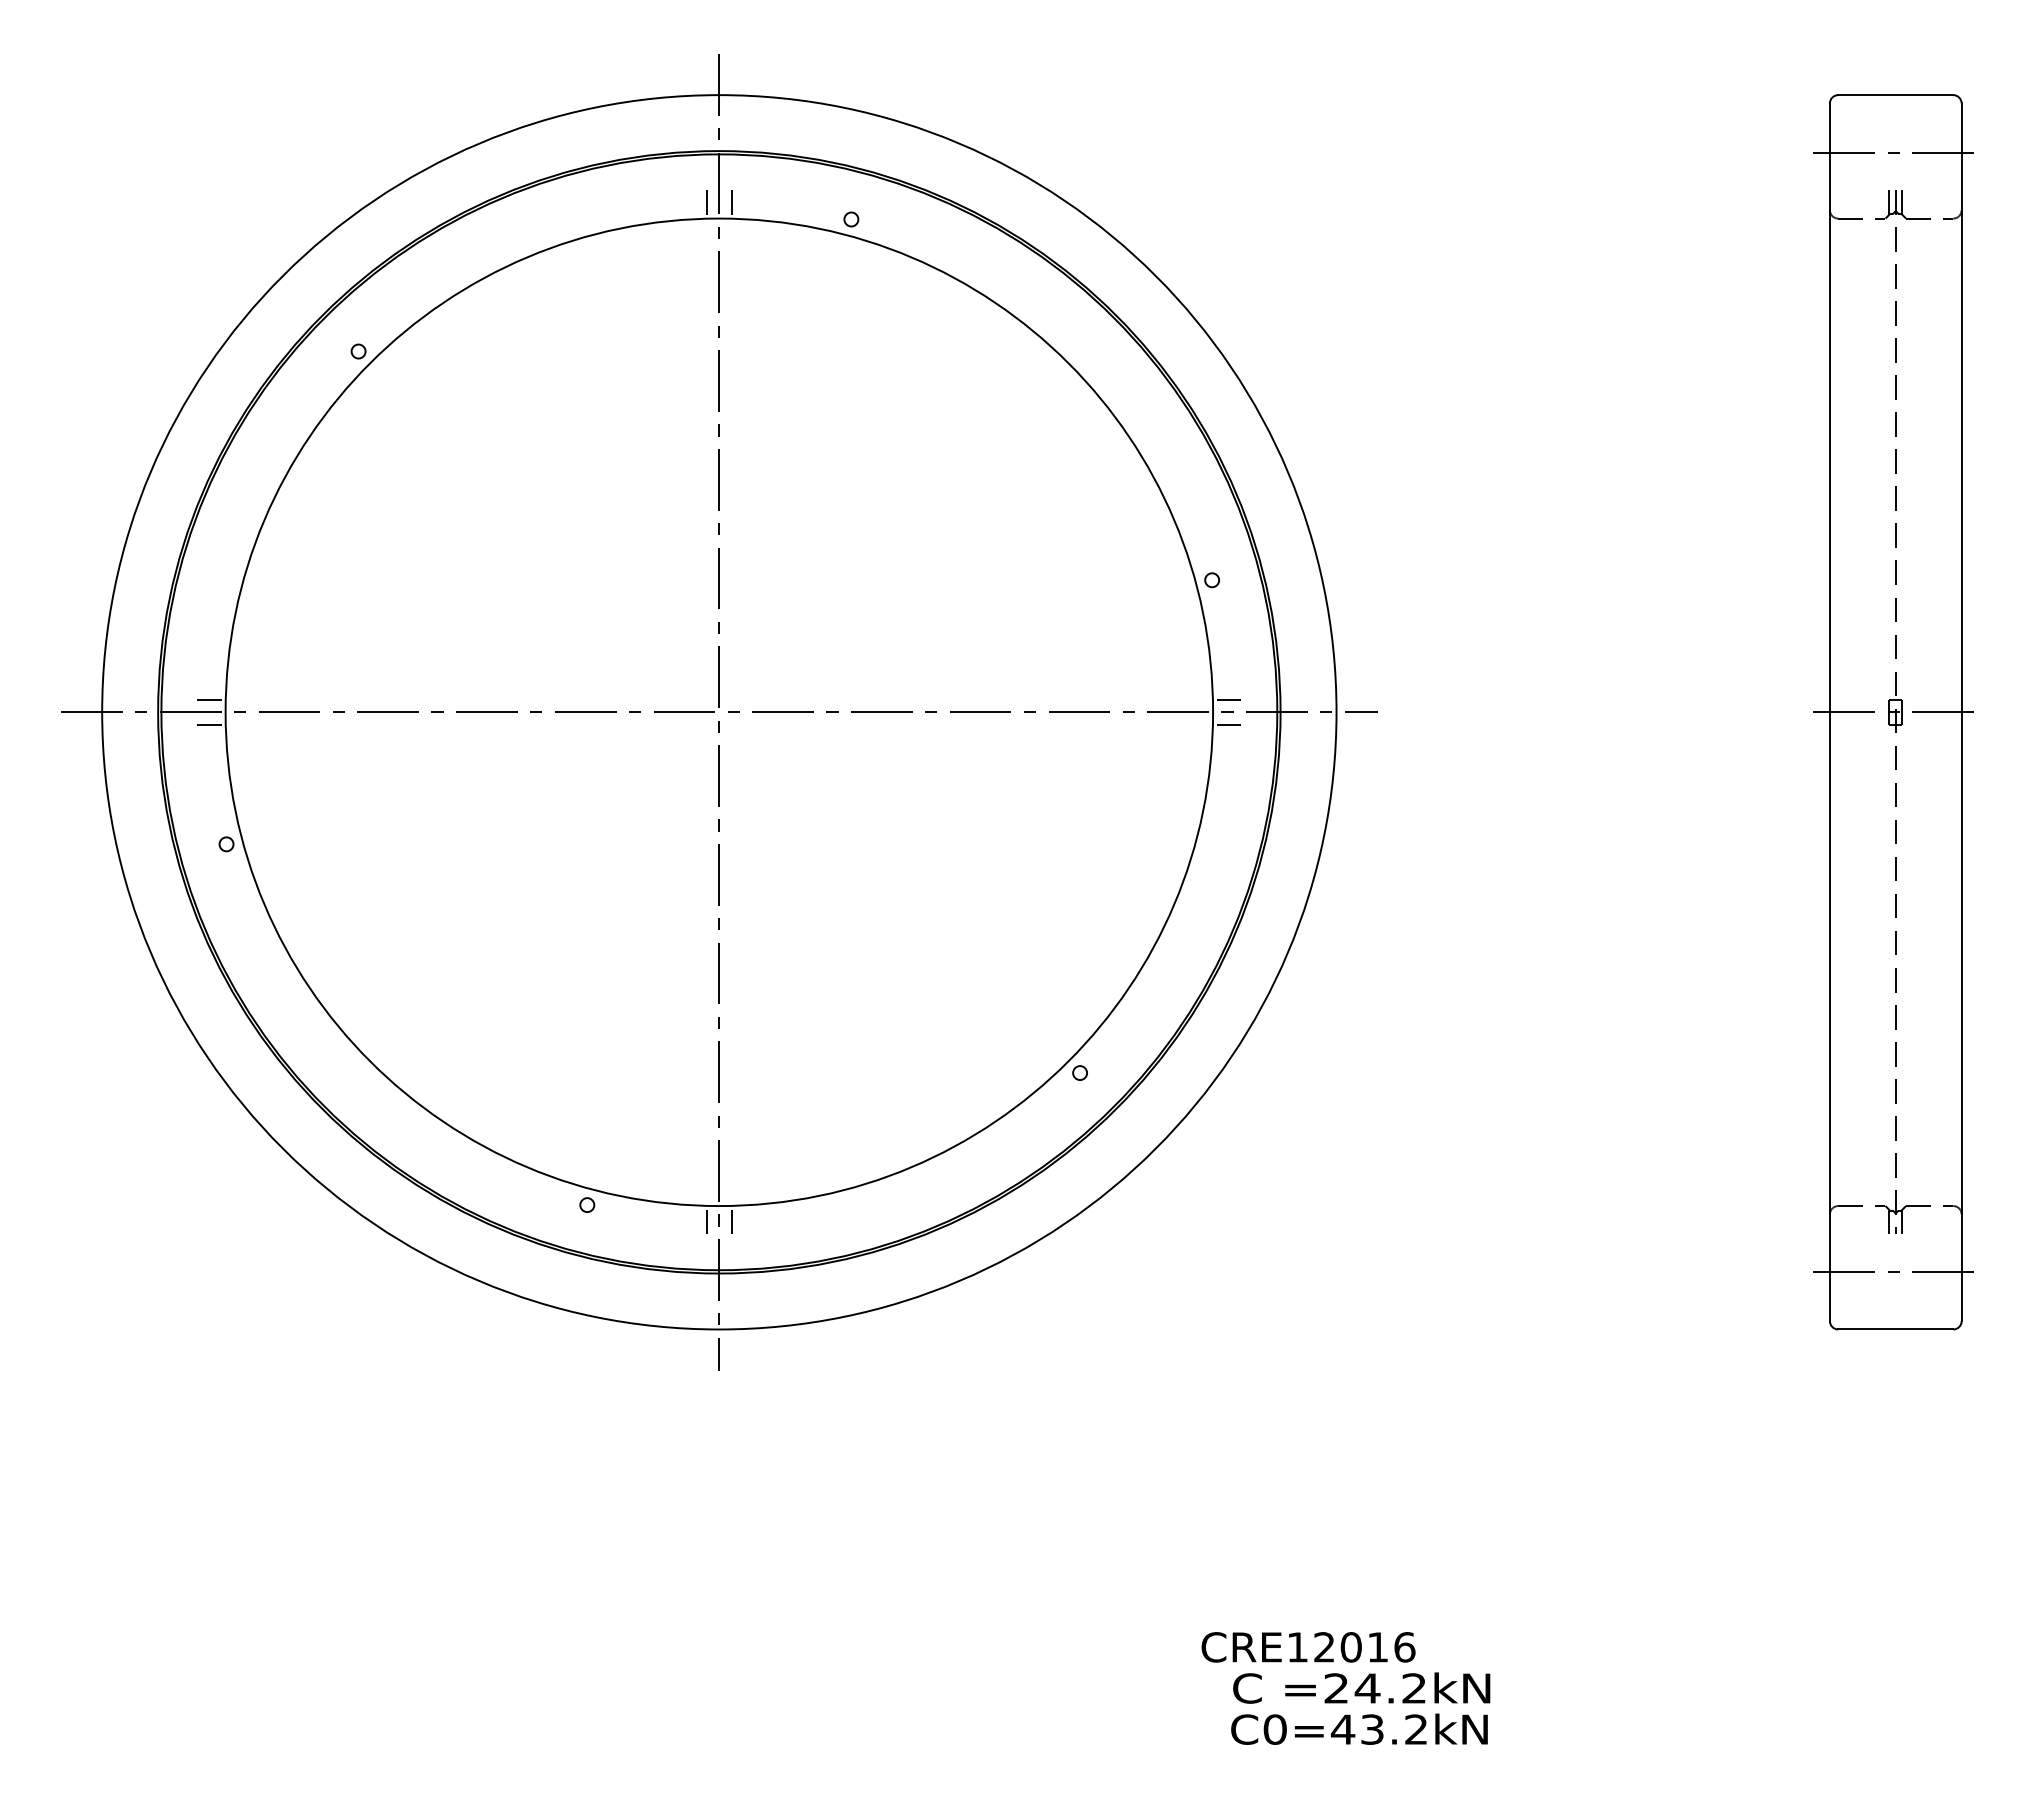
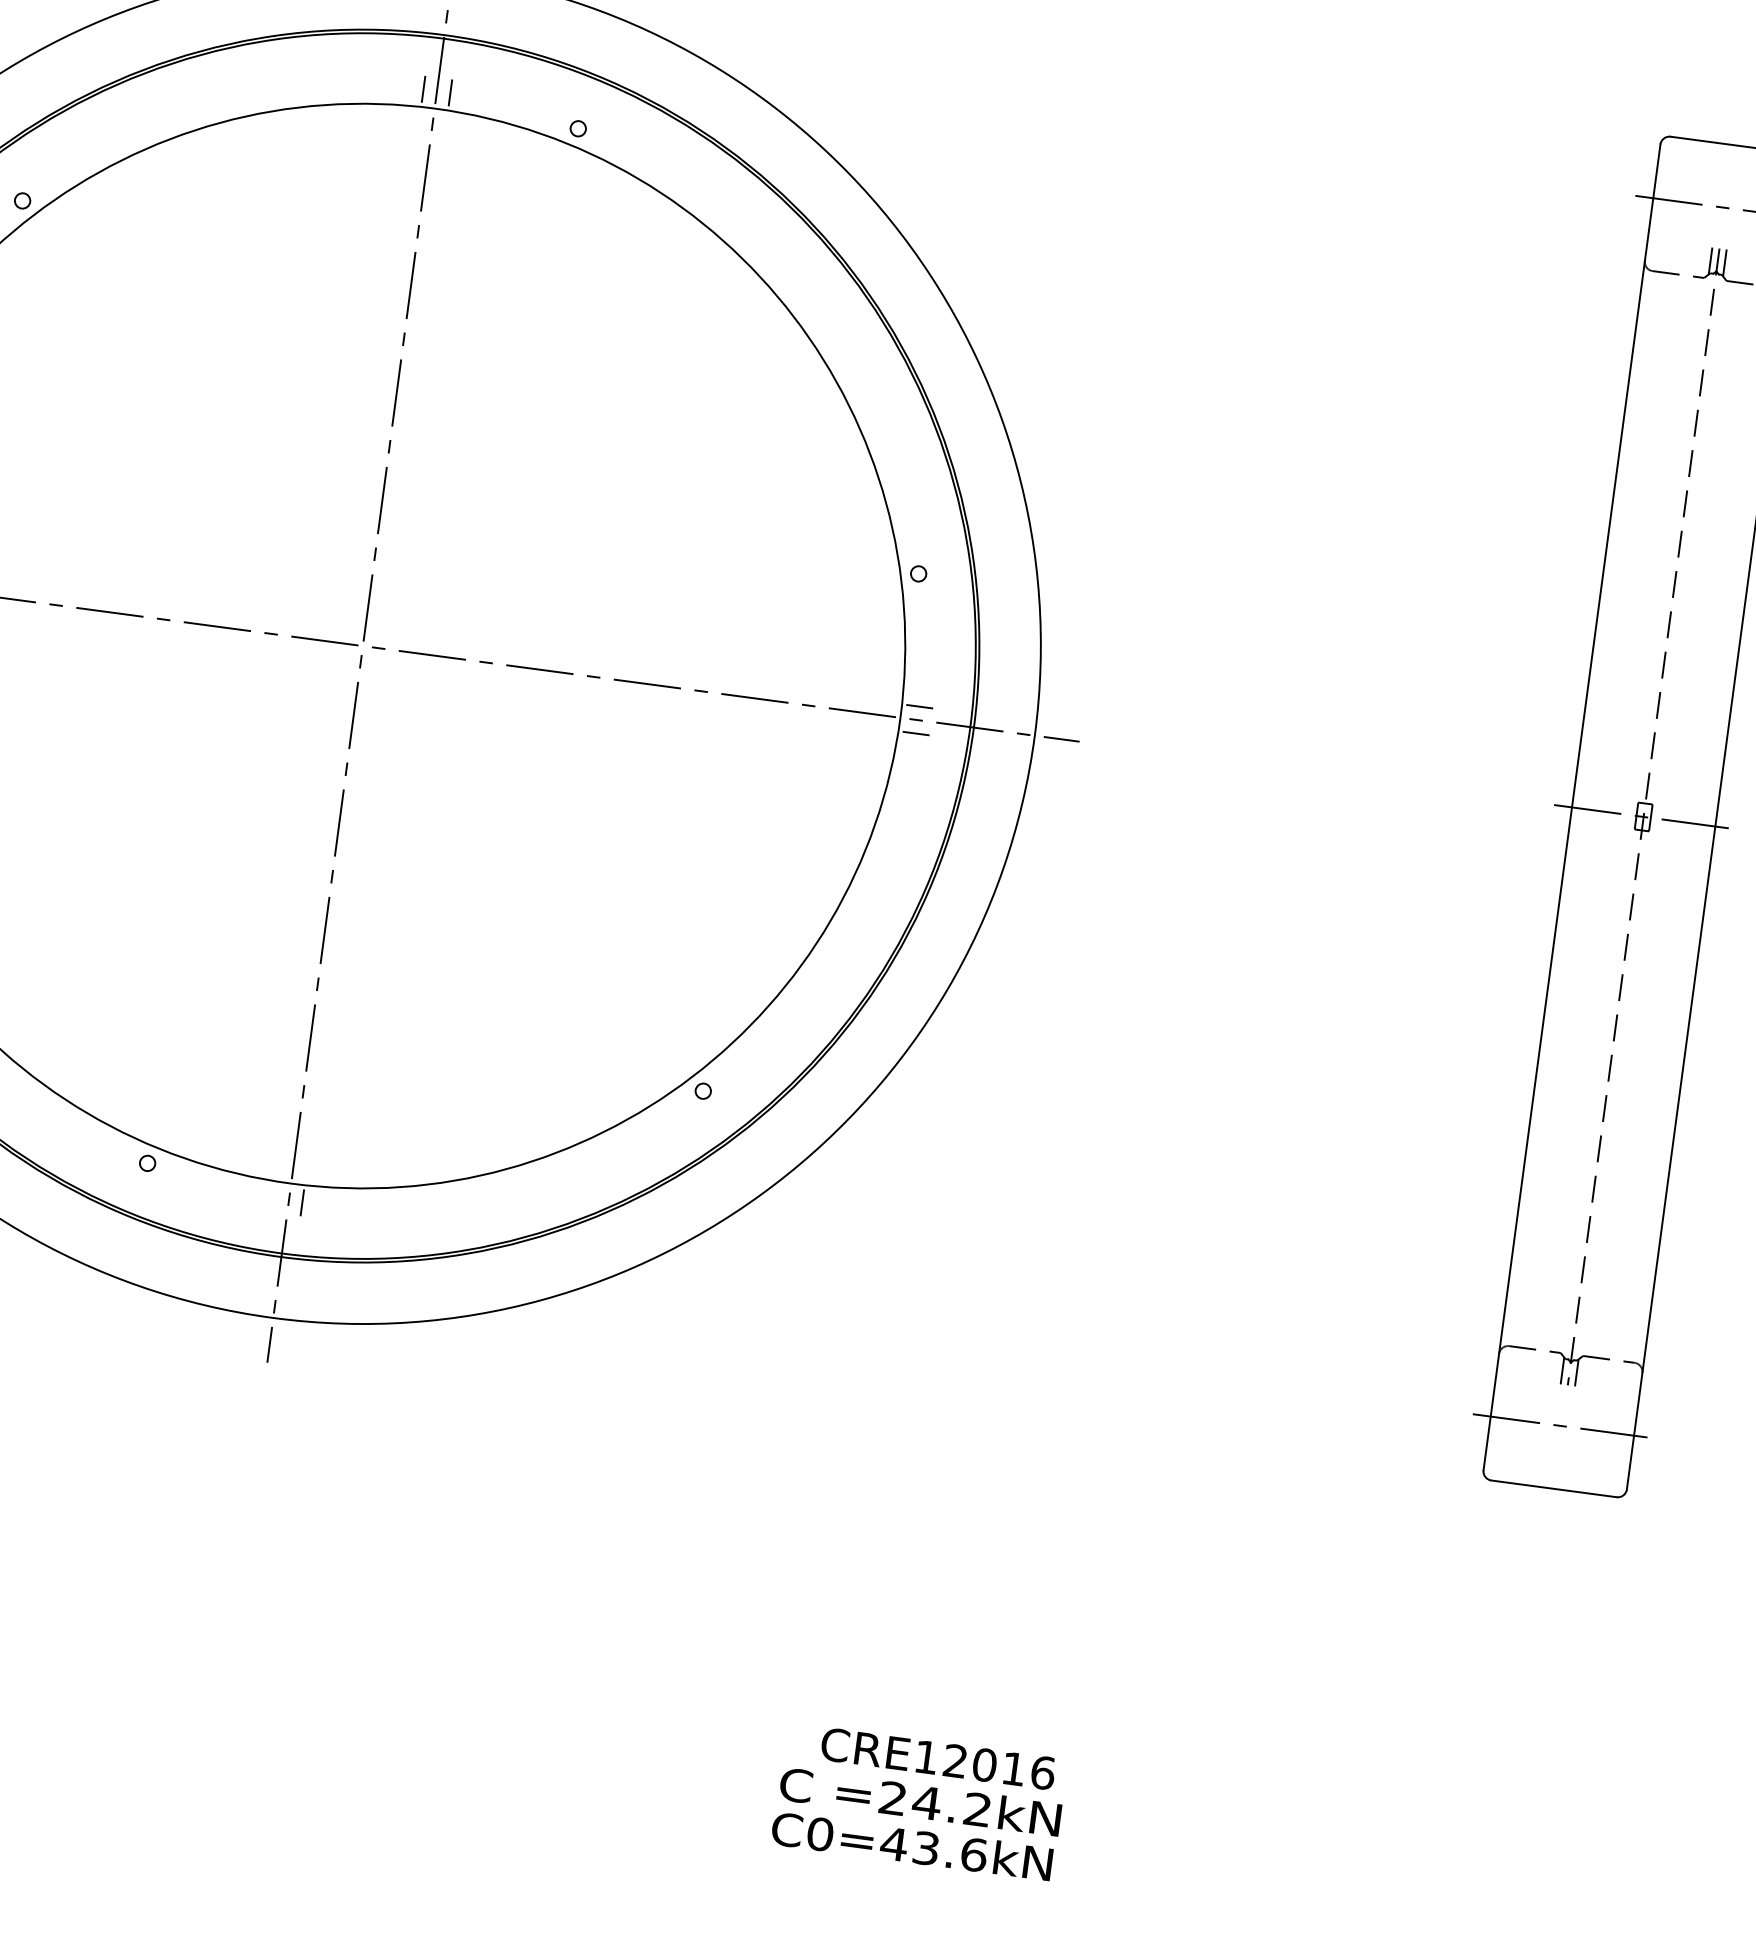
line: (707, 1219) -> (276, 1196), removed
text: (1308, 1647) -> (938, 1759), moved
text: (1416, 1729) -> (974, 1854), C0=43.2kN -> C0=43.6kN

